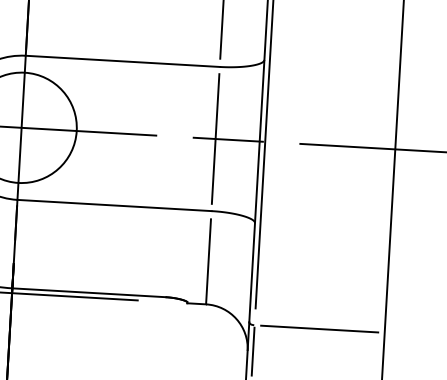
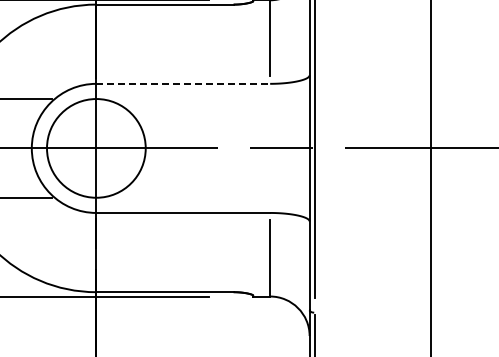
line: (123, 60) -> (183, 83), solid -> dashed
line: (216, 139) -> (270, 148), removed
line: (319, 328) -> (372, 312), removed

